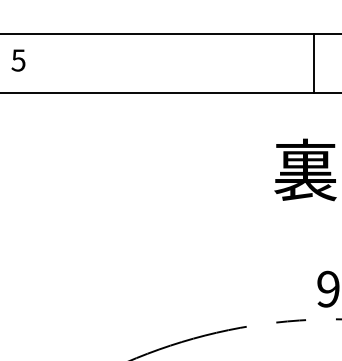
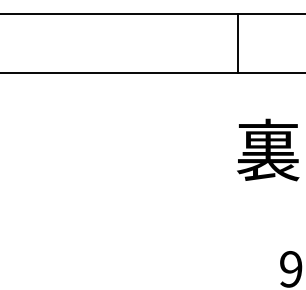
line: (314, 62) -> (238, 42), moved

